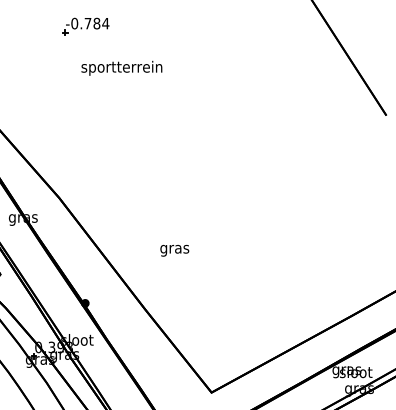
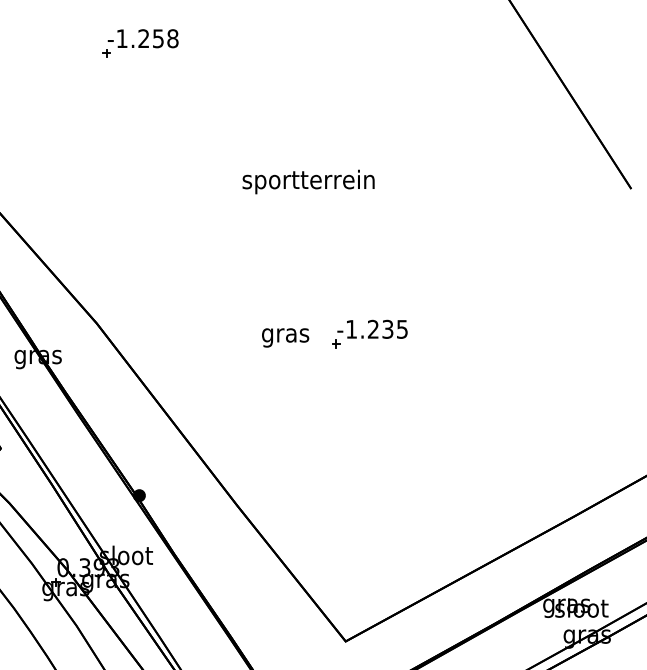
text: (89, 23) -> (146, 38), -0.784 -> -1.258
text: (121, 67) -> (307, 180), moved
part: (226, 204) -> (370, 334), added
text: (174, 250) -> (285, 337), moved

